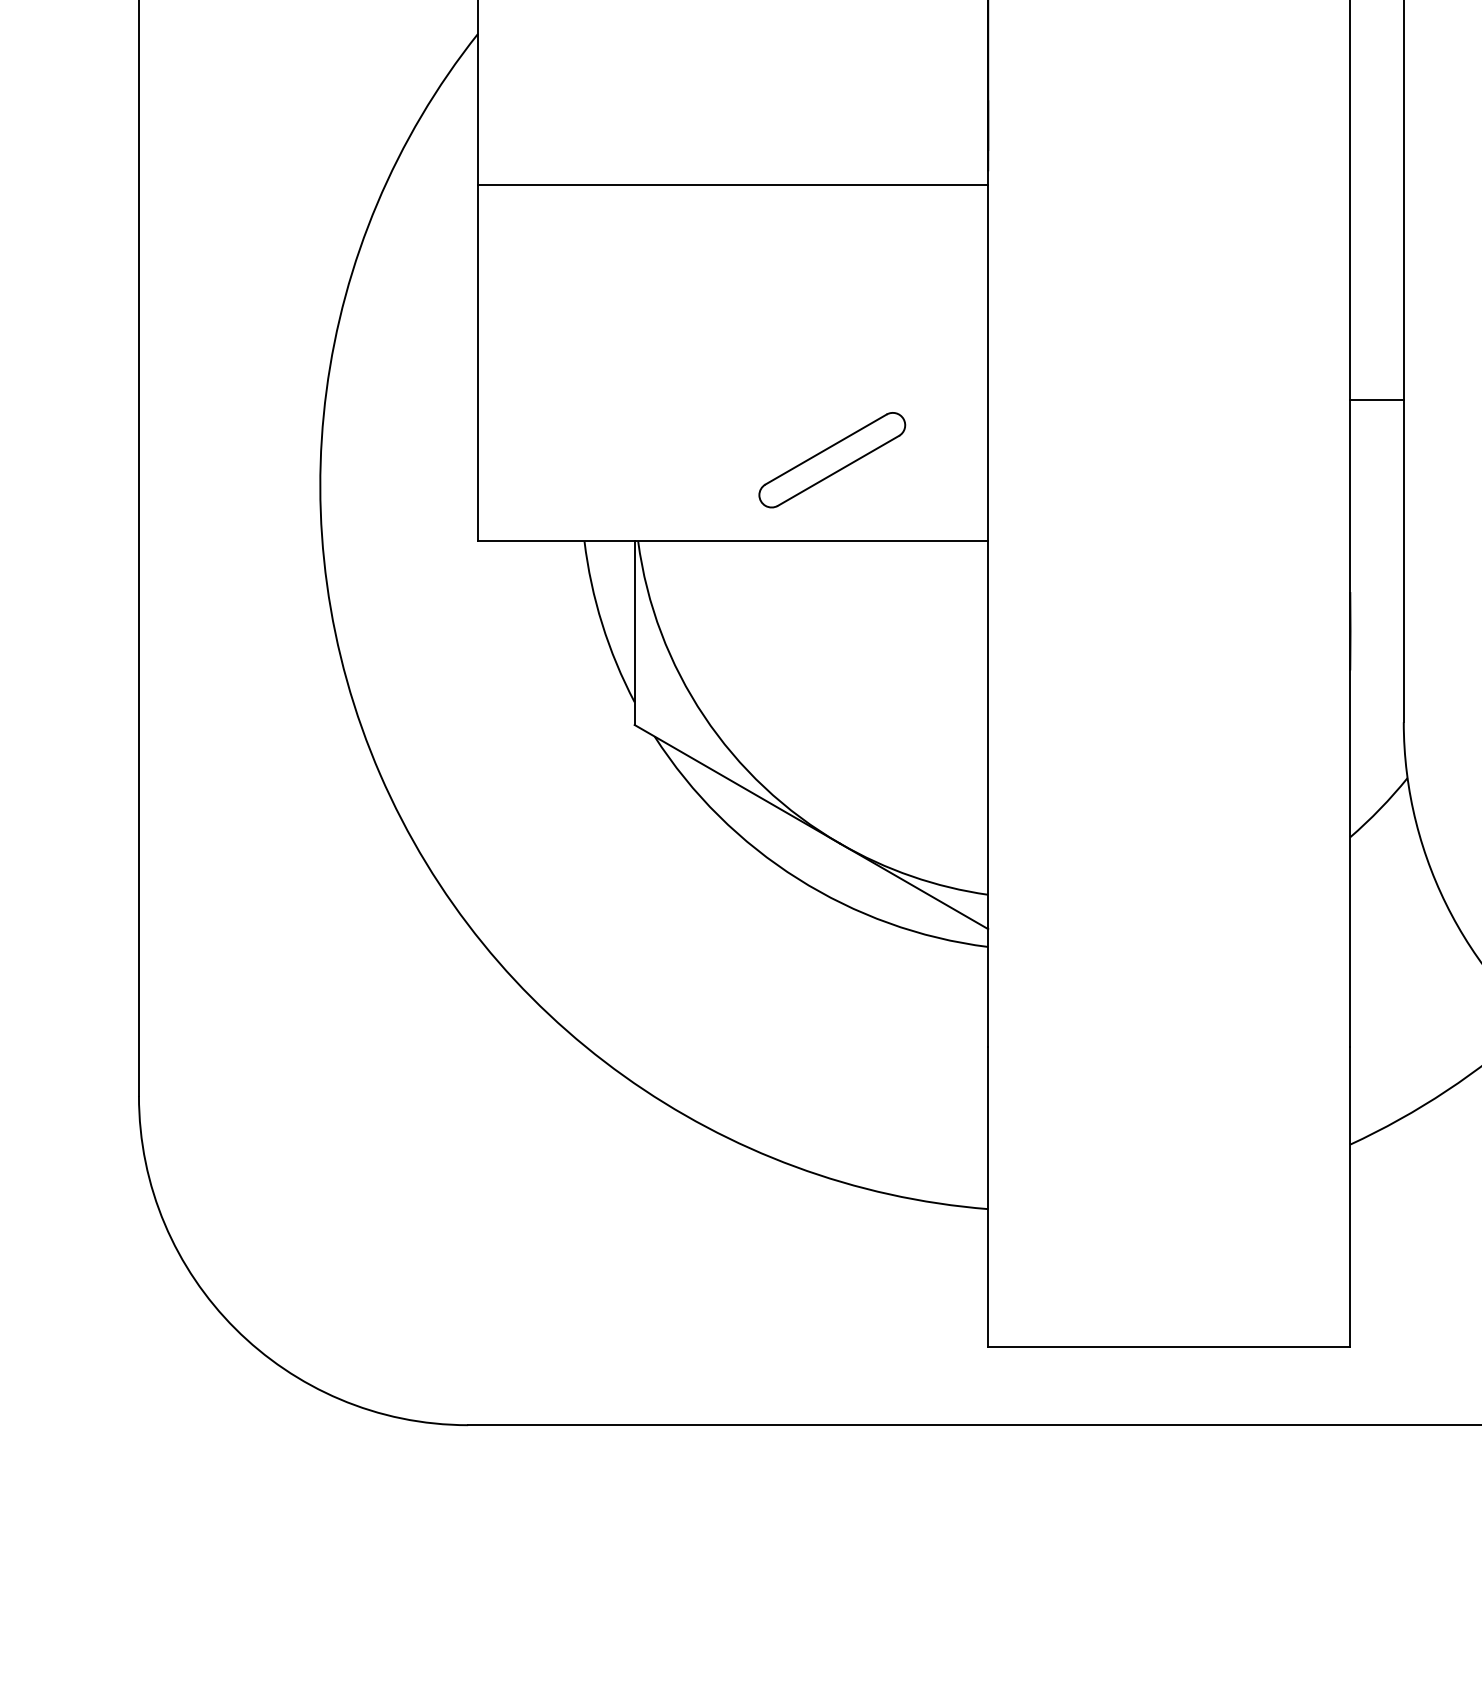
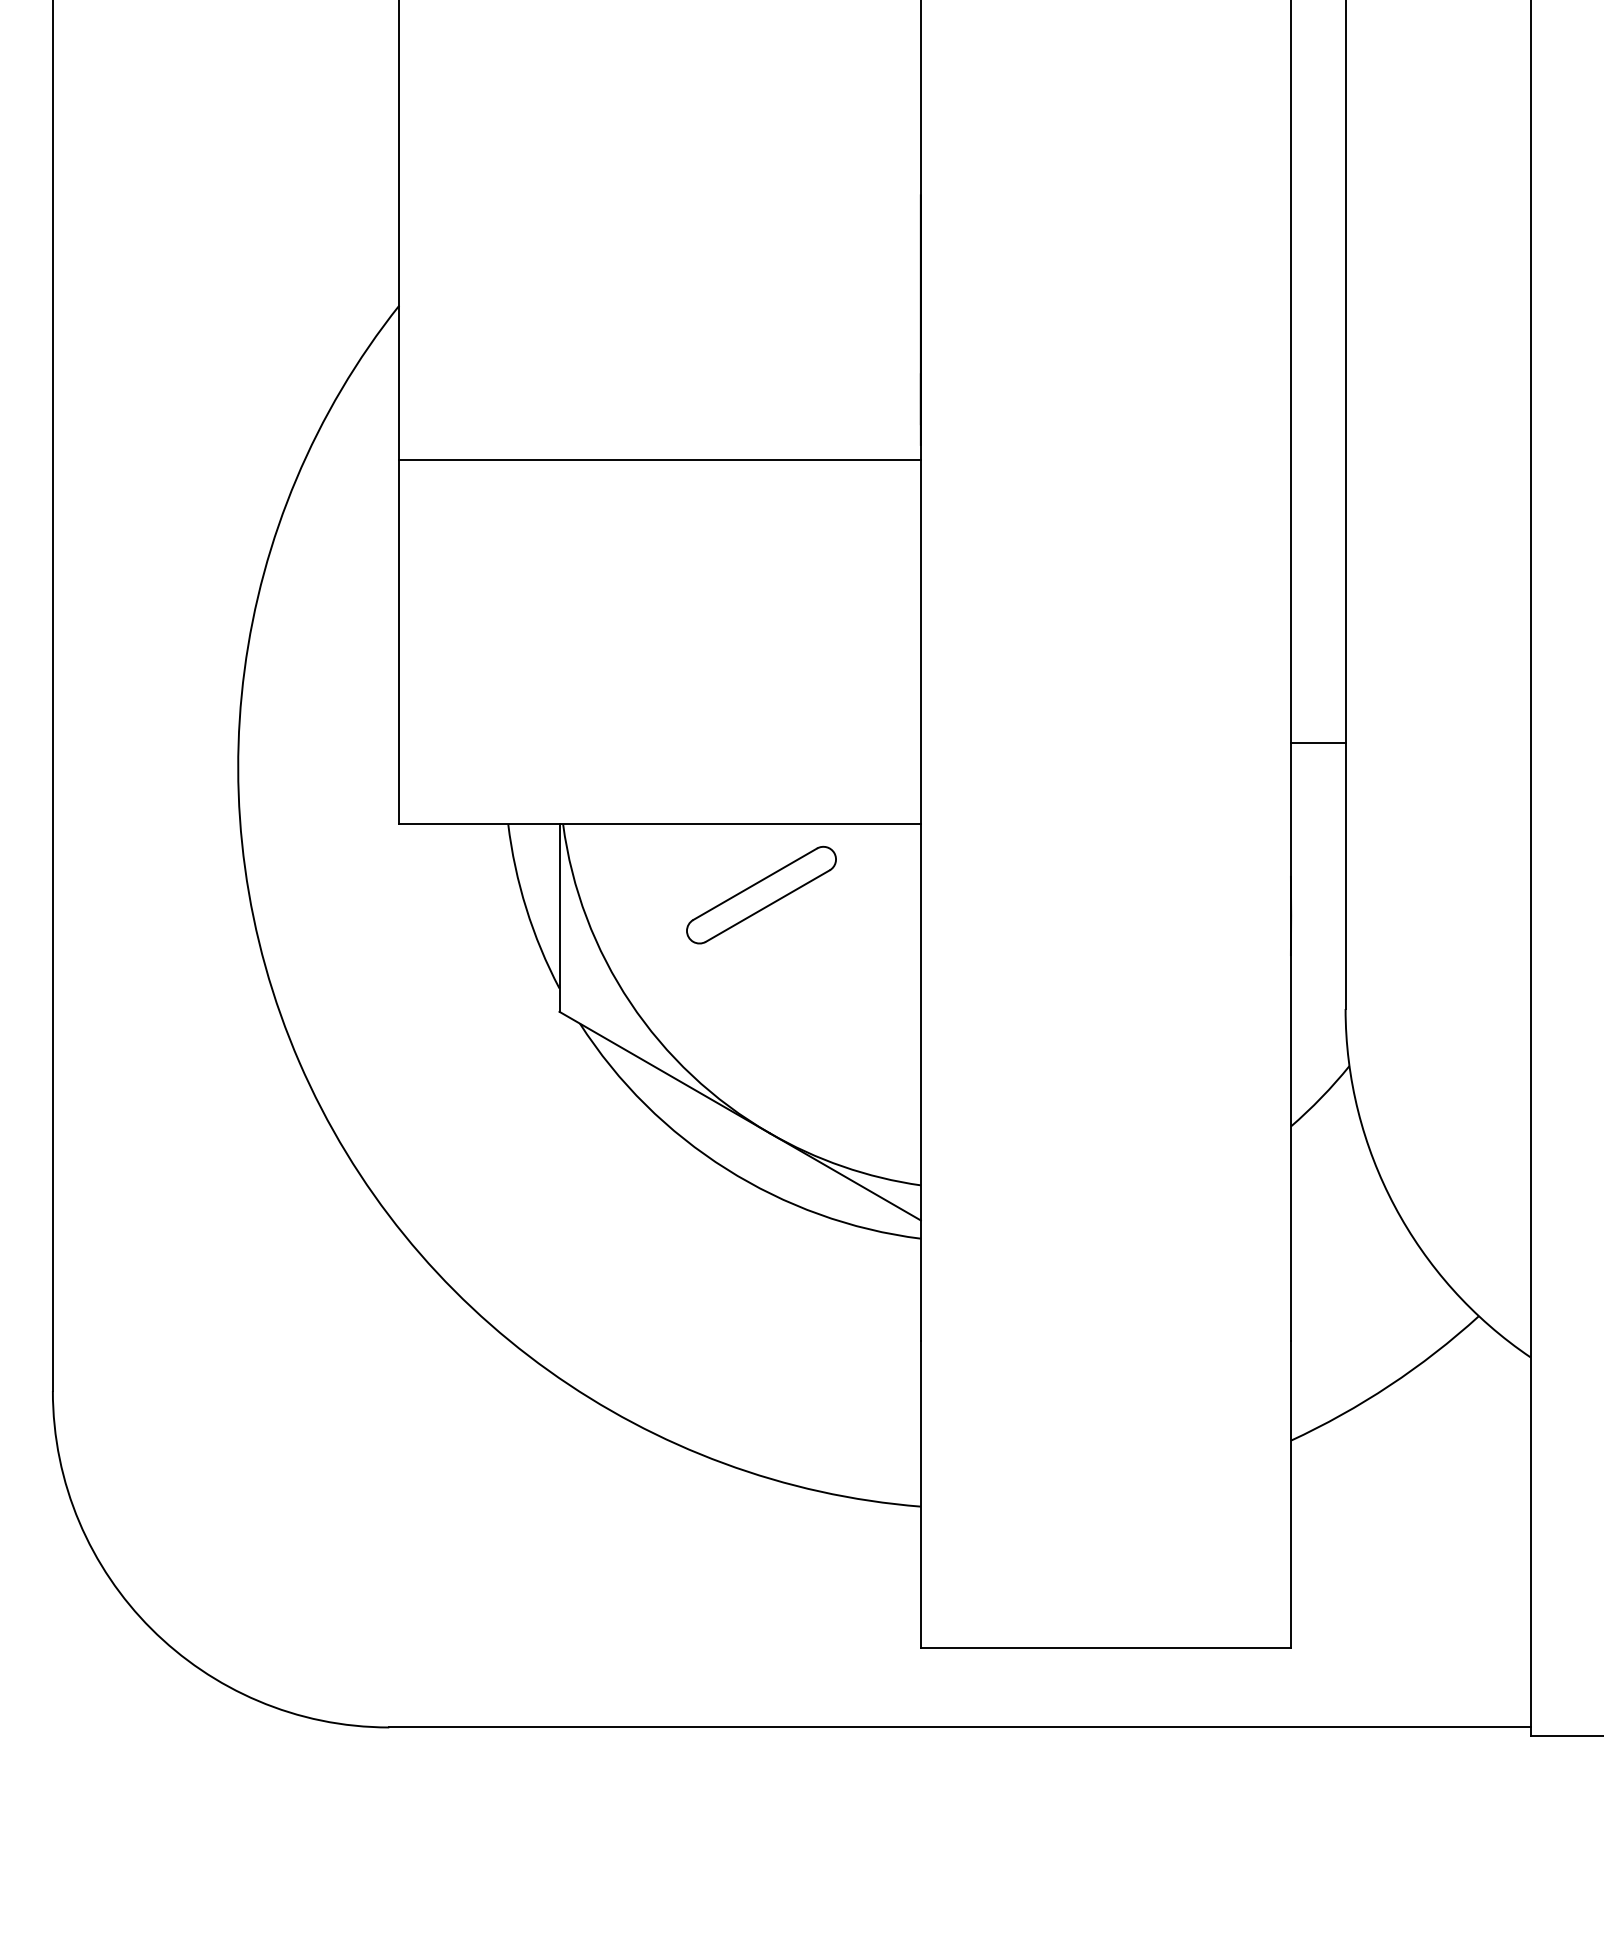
line: (1376, 399) -> (1317, 743), moved
part: (832, 459) -> (761, 894), moved

